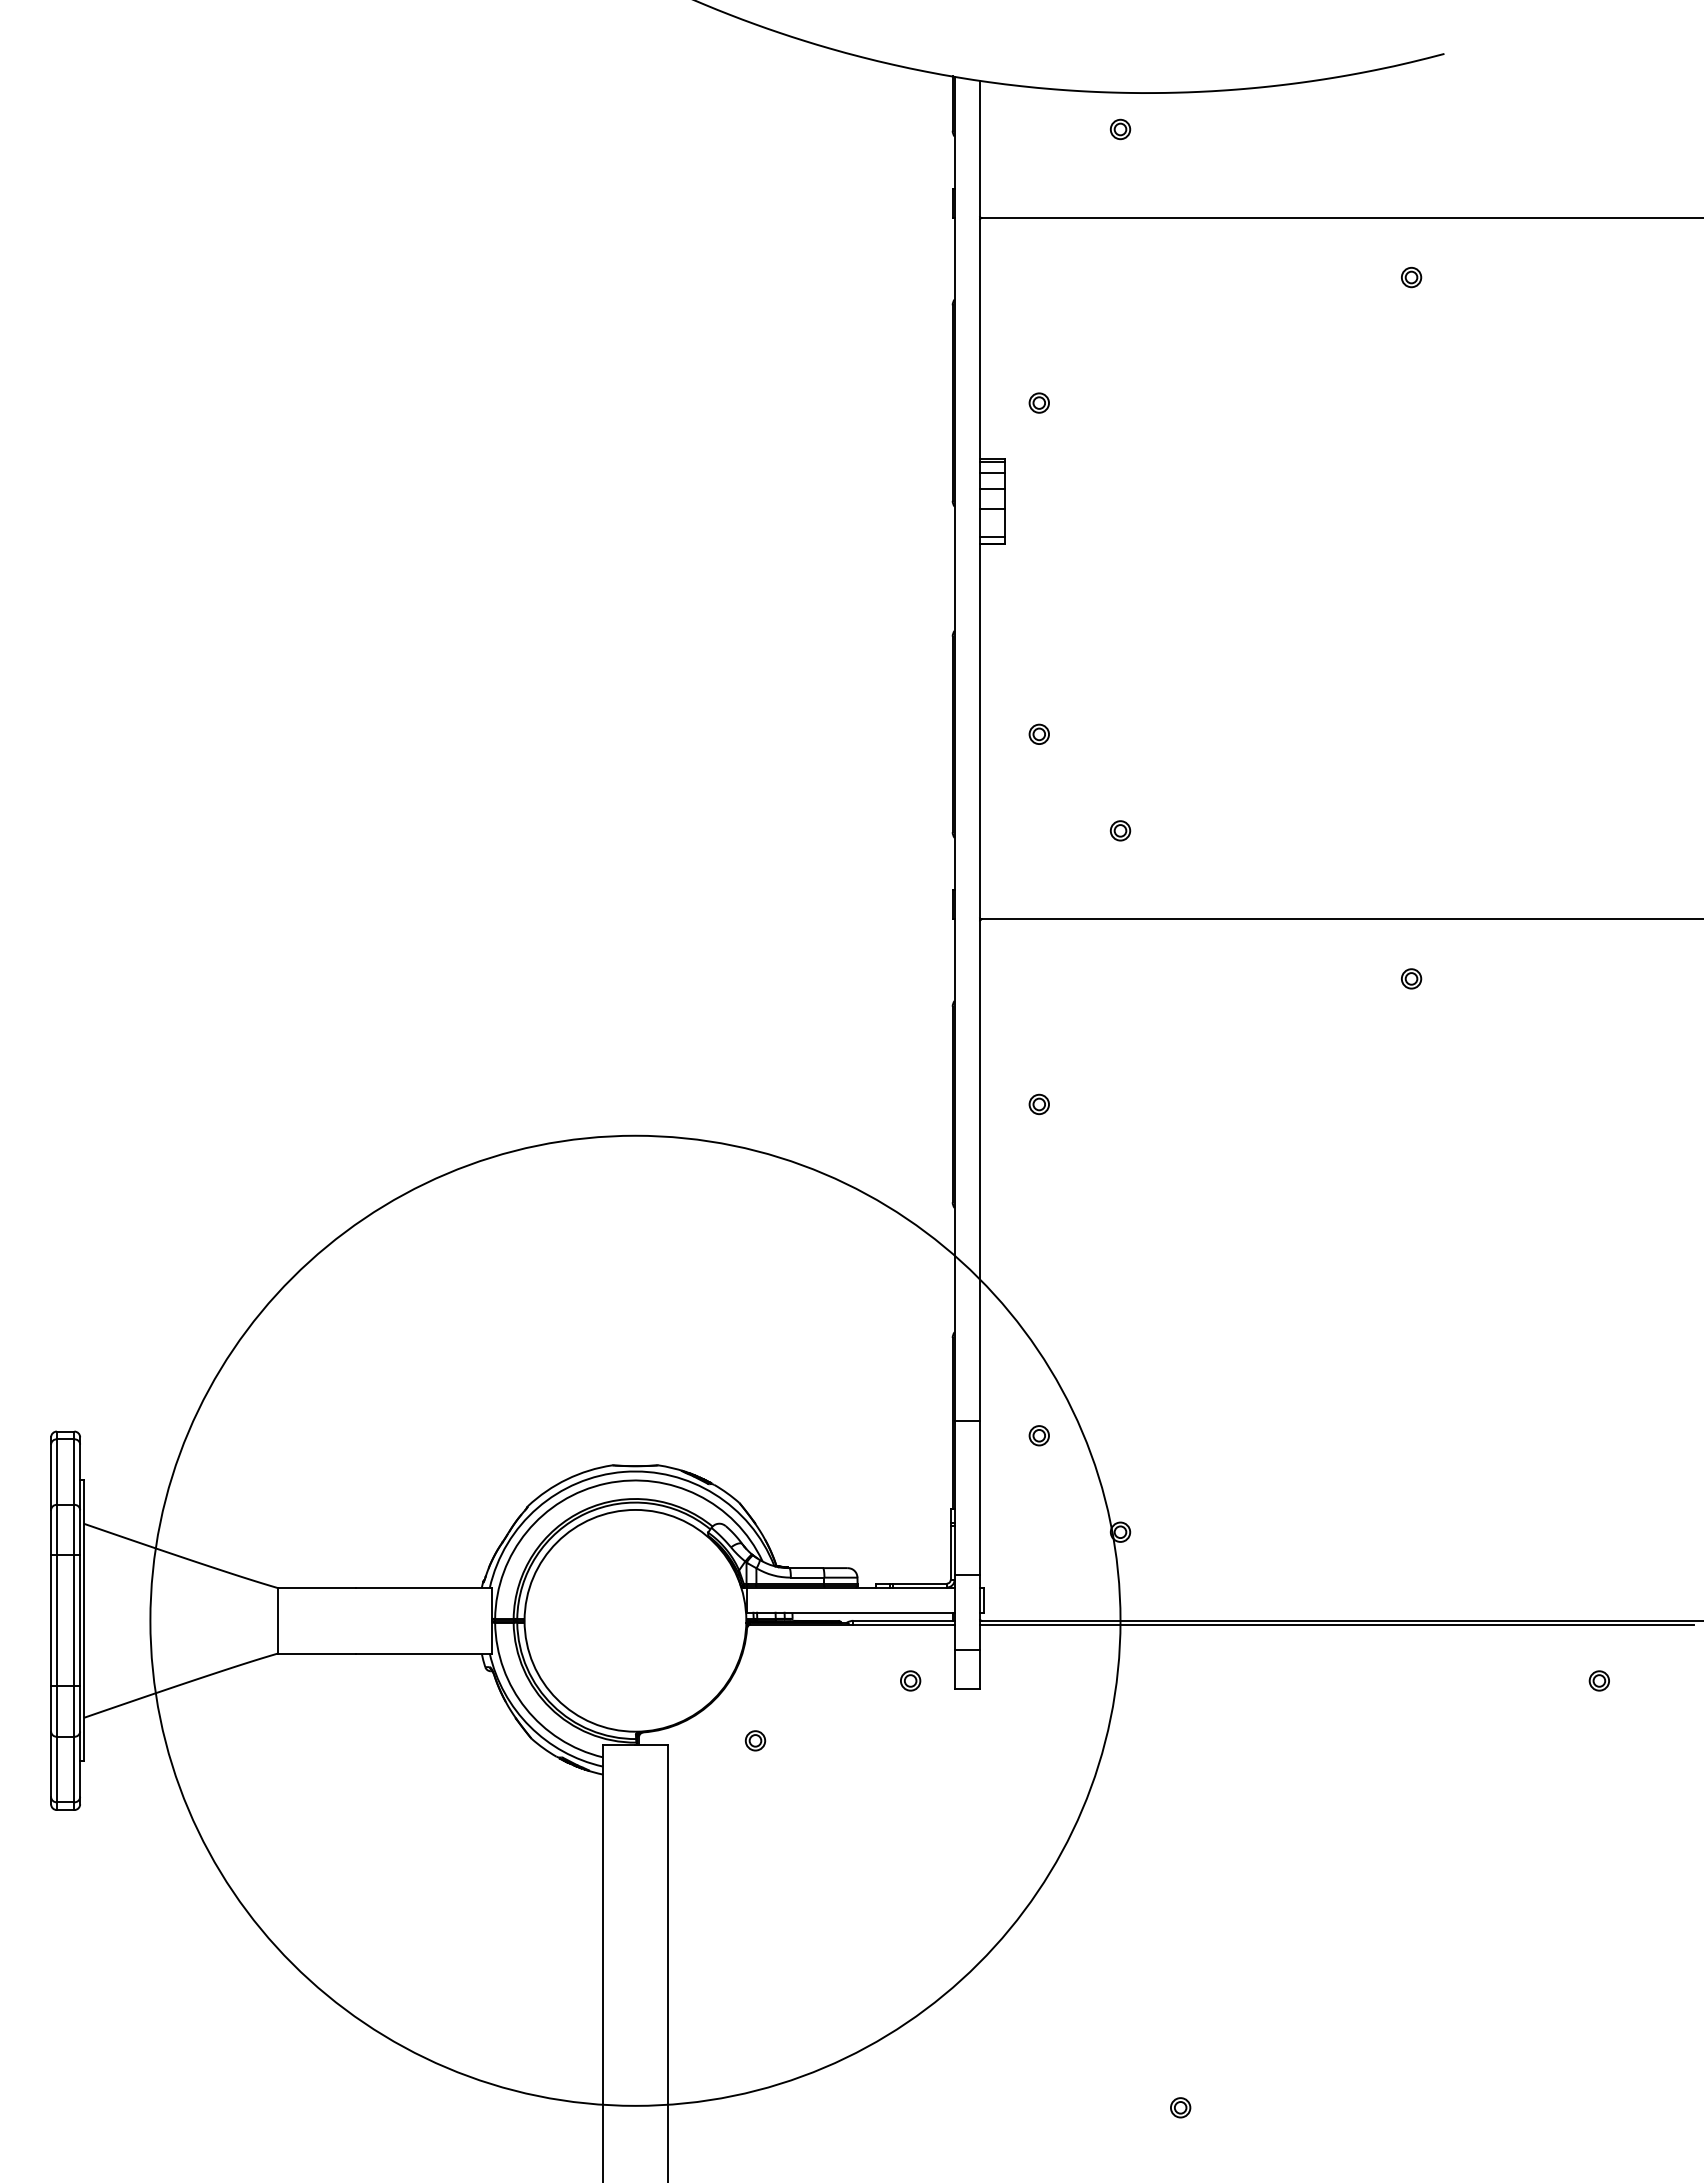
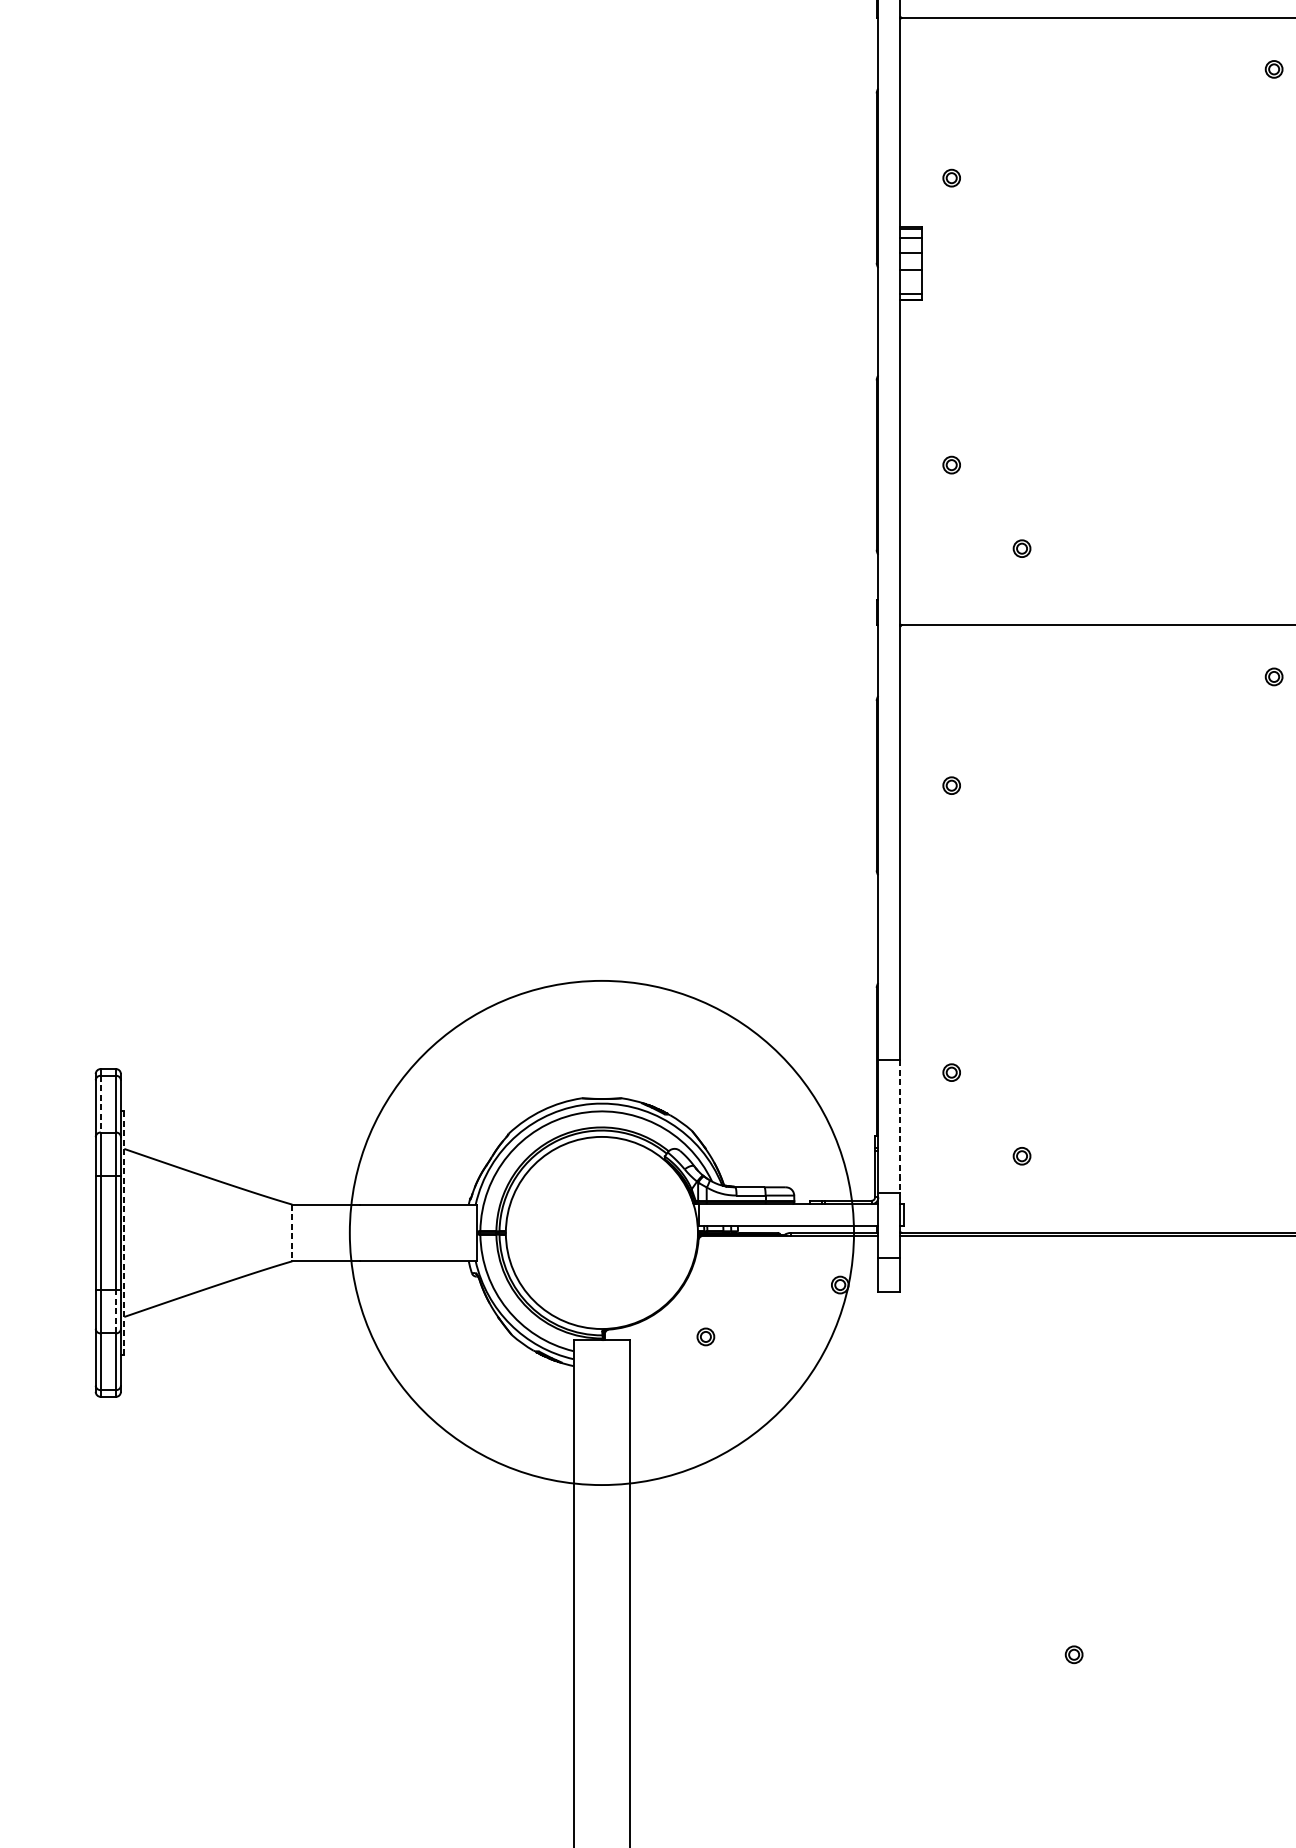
line: (56, 1472) -> (100, 1104), solid -> dashed
line: (979, 1497) -> (899, 1126), solid -> dashed
line: (84, 1620) -> (124, 1232), solid -> dashed
line: (278, 1620) -> (292, 1232), solid -> dashed
circle: (635, 1620) -> (601, 1232), size x0.6
line: (74, 1711) -> (116, 1311), solid -> dashed

